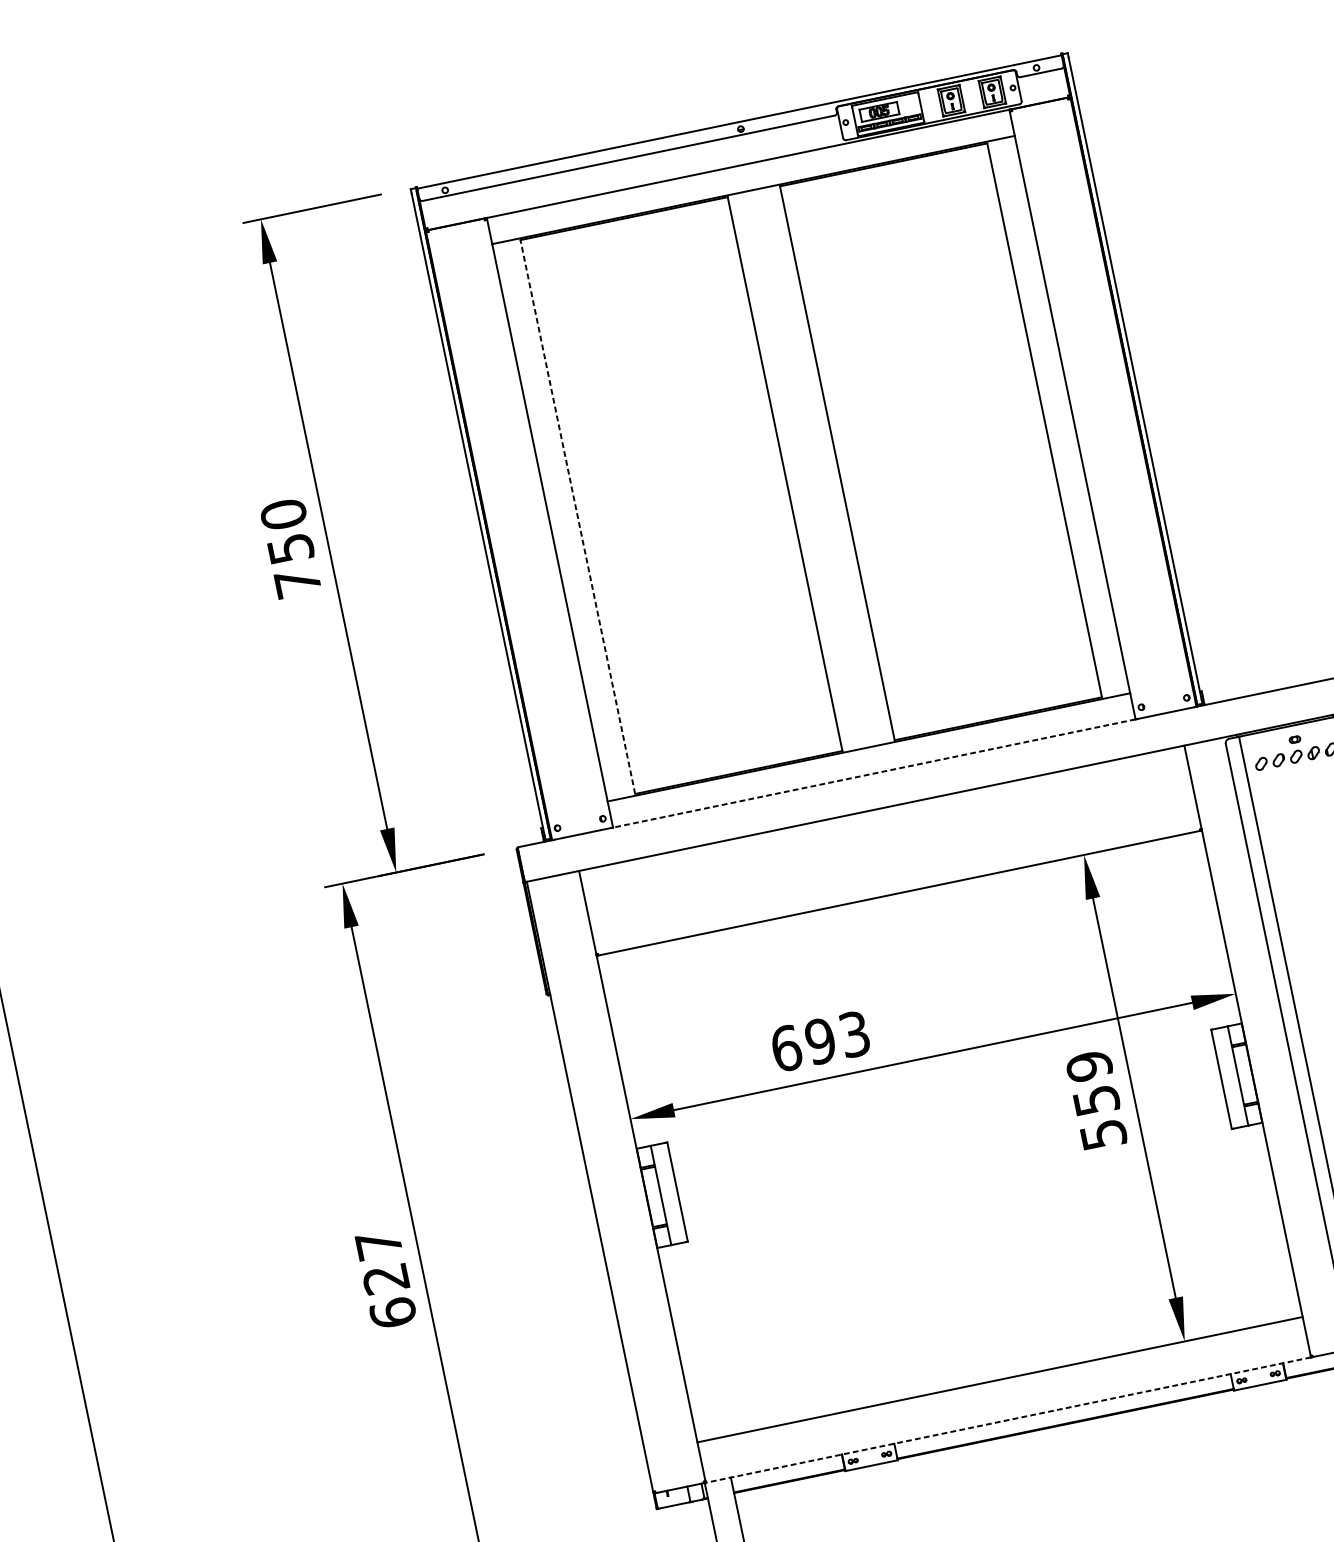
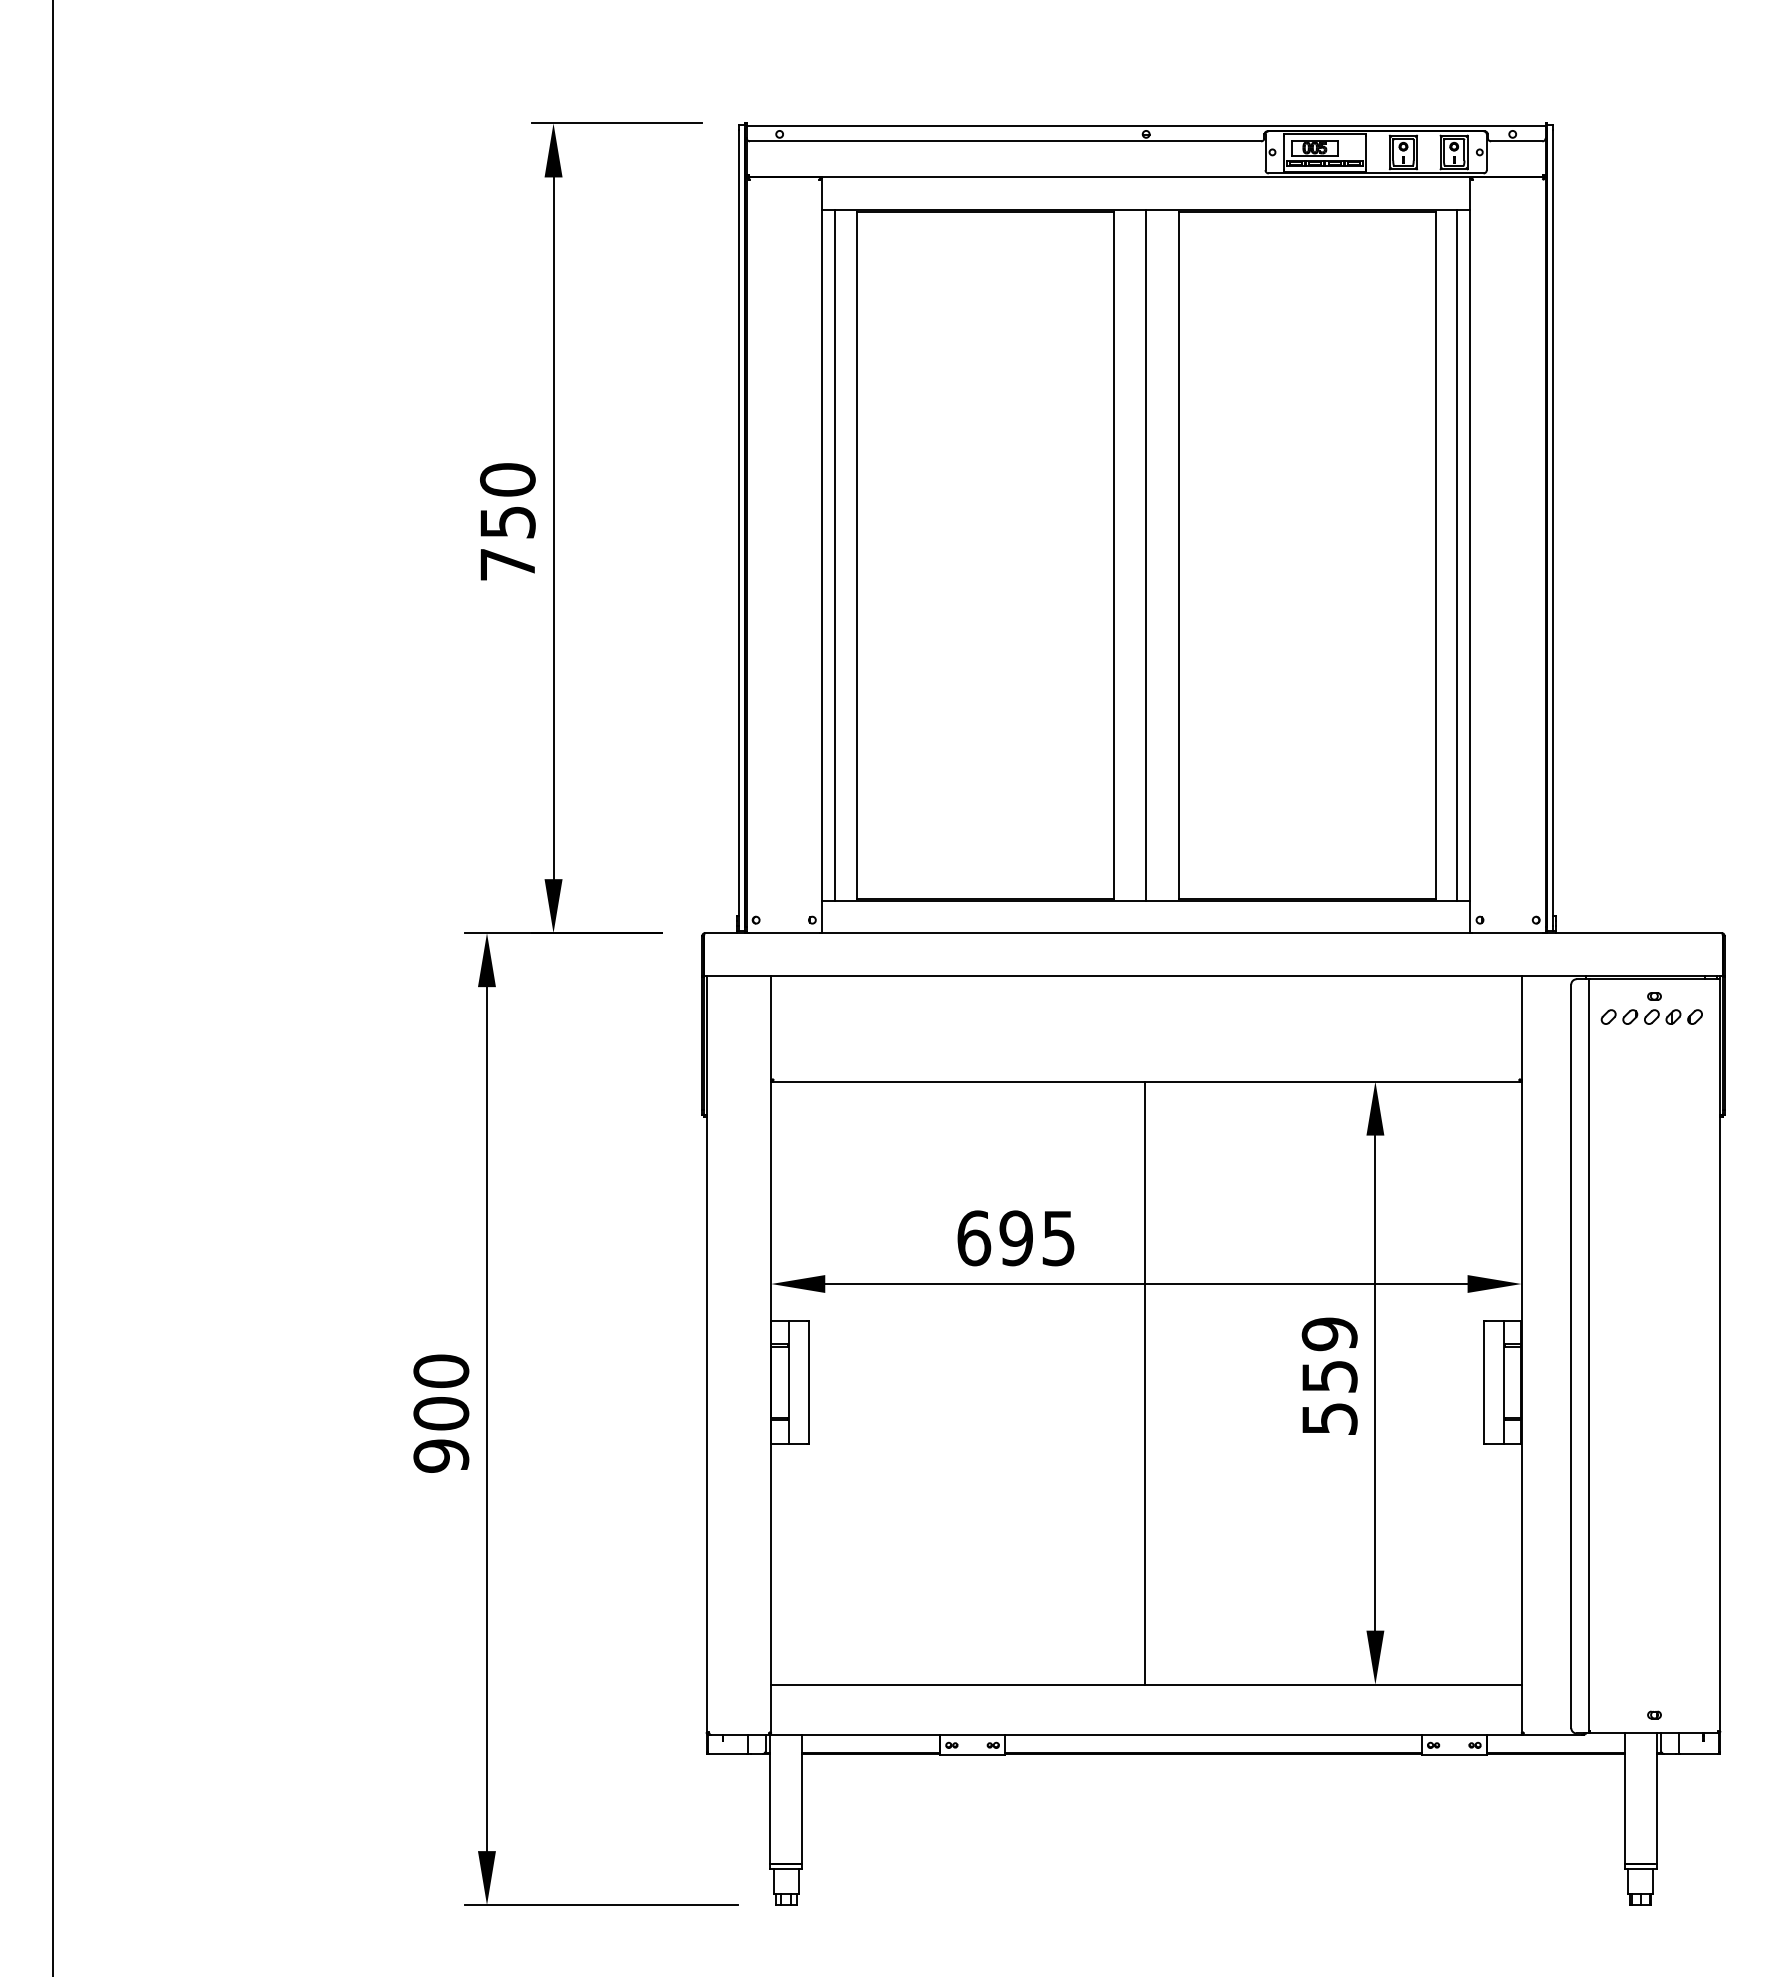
line: (1062, 416) -> (1457, 554), added
line: (811, 468) -> (1146, 554), added
line: (577, 516) -> (856, 554), dashed -> solid
line: (560, 519) -> (835, 554), added
line: (874, 773) -> (1146, 933), dashed -> solid
text: (854, 1033) -> (1058, 1237), 693 -> 695
line: (948, 1136) -> (1145, 1382), added
text: (386, 1278) -> (441, 1413), 627 -> 900
line: (1007, 1420) -> (1145, 1734), dashed -> solid

